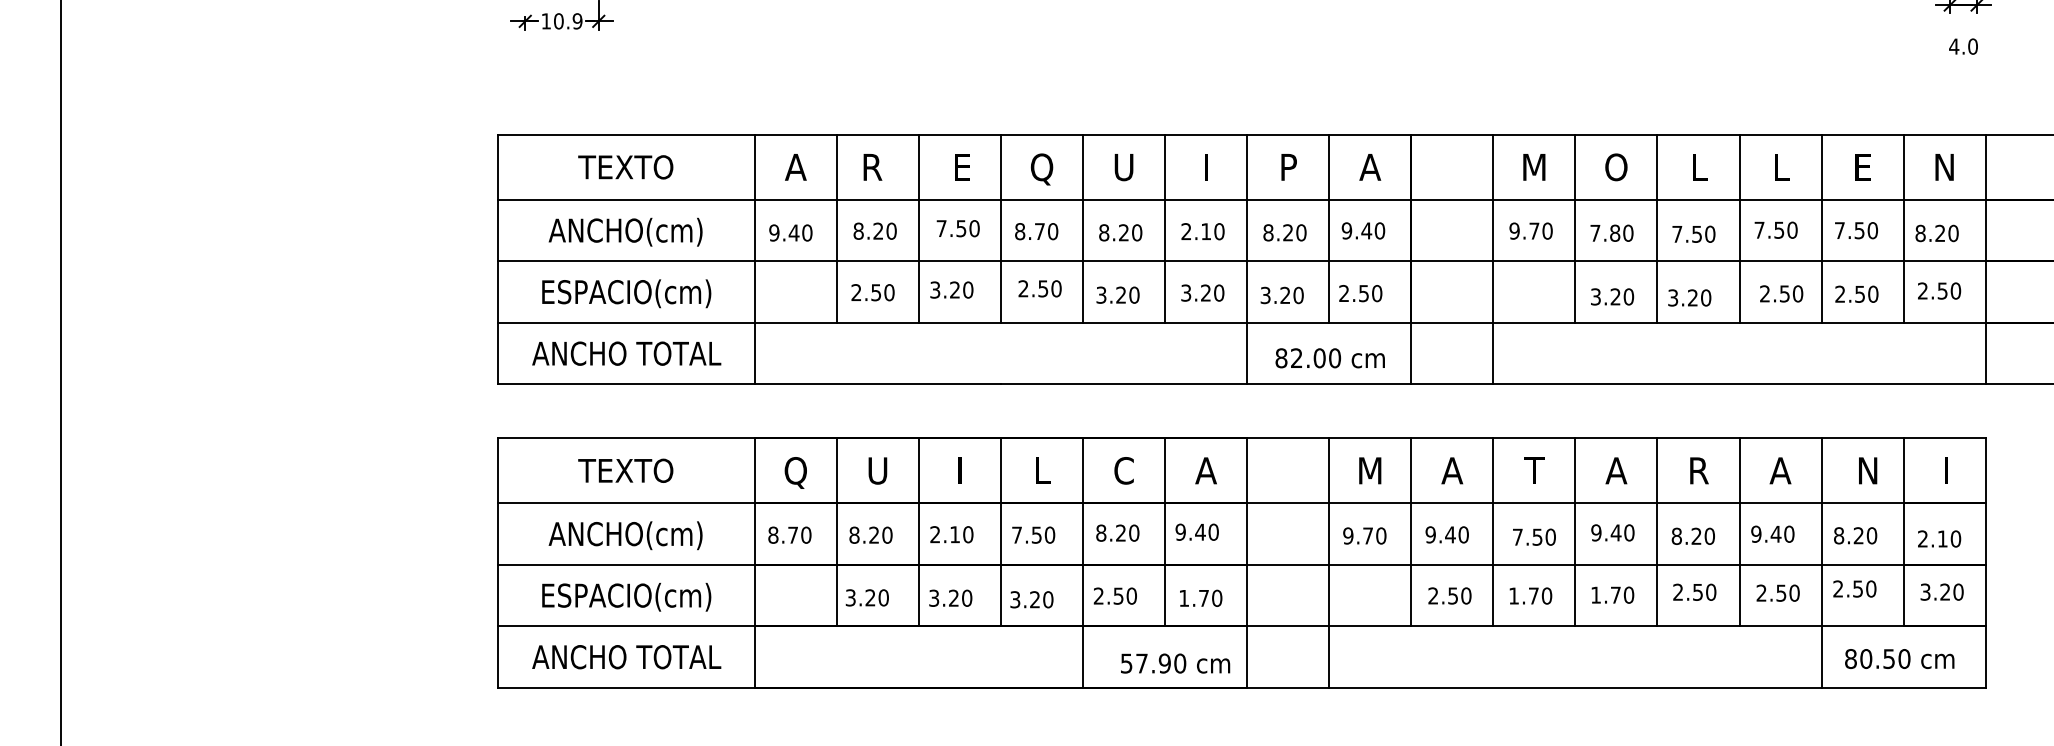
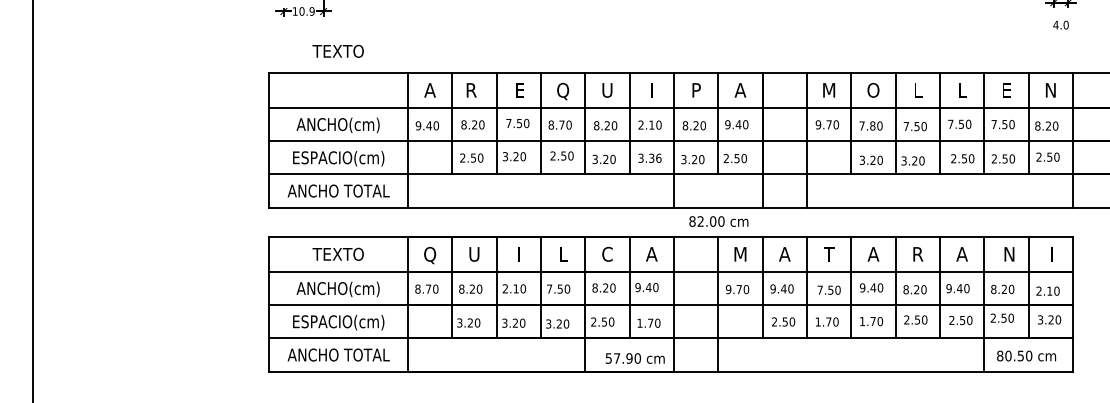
text: (624, 165) -> (337, 50), moved
text: (1212, 291) -> (655, 157), 3.20 -> 3.36
text: (1329, 358) -> (718, 221), moved

